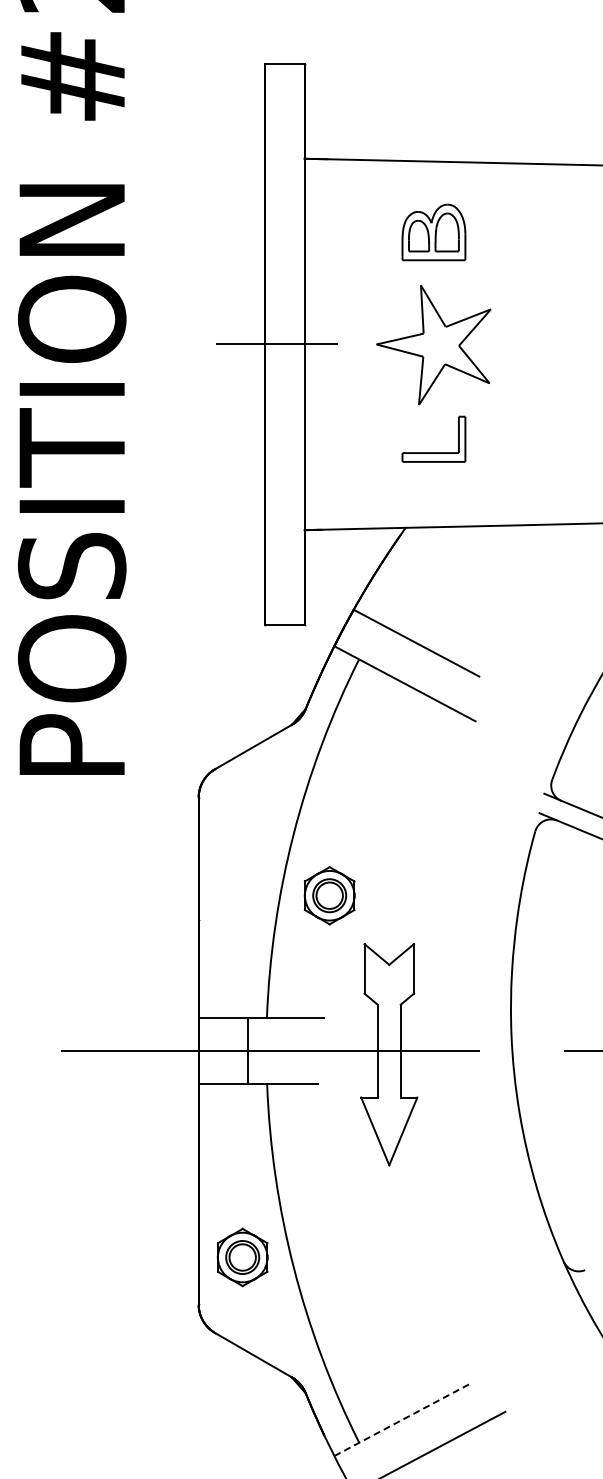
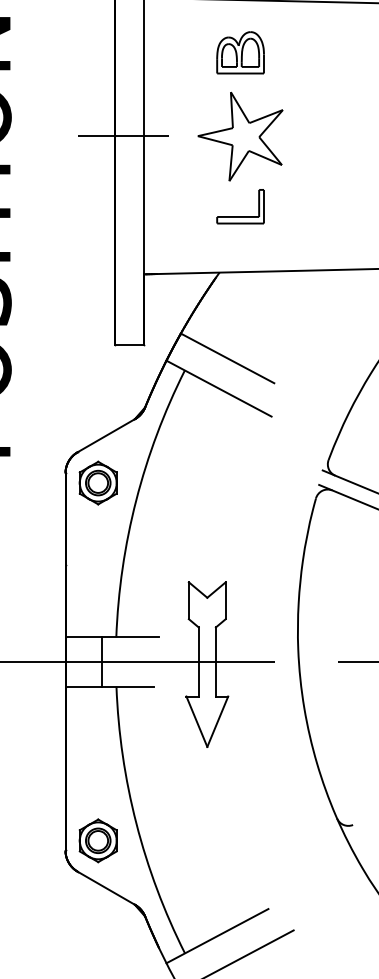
part: (329, 895) -> (98, 482), moved
part: (242, 1257) -> (98, 840), moved
line: (402, 1419) -> (217, 936), dashed -> solid

